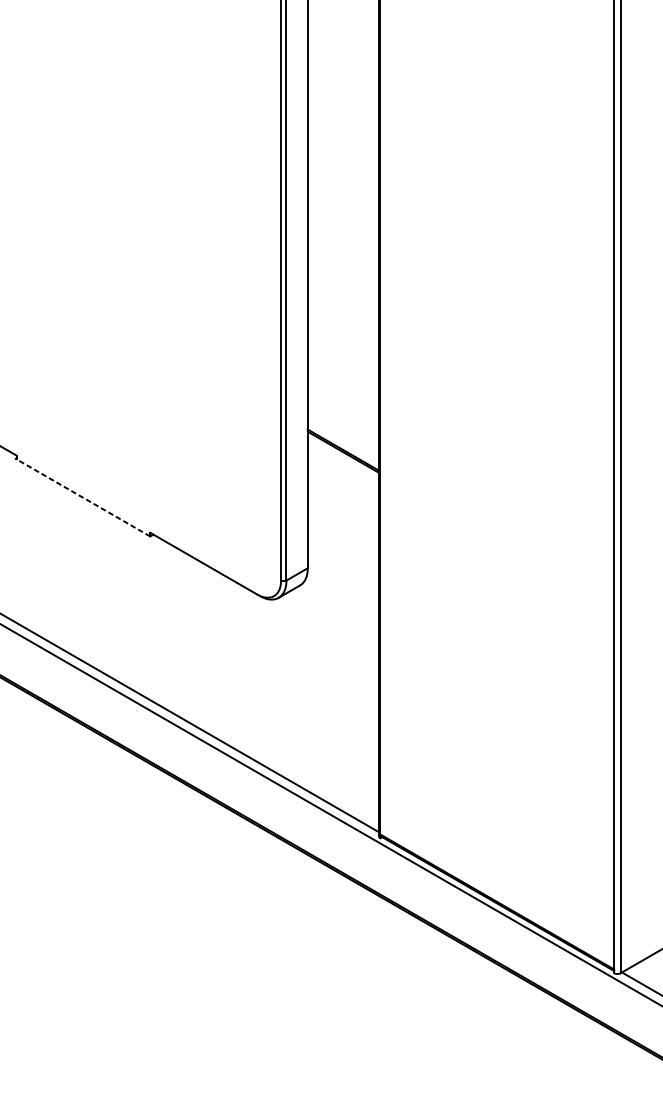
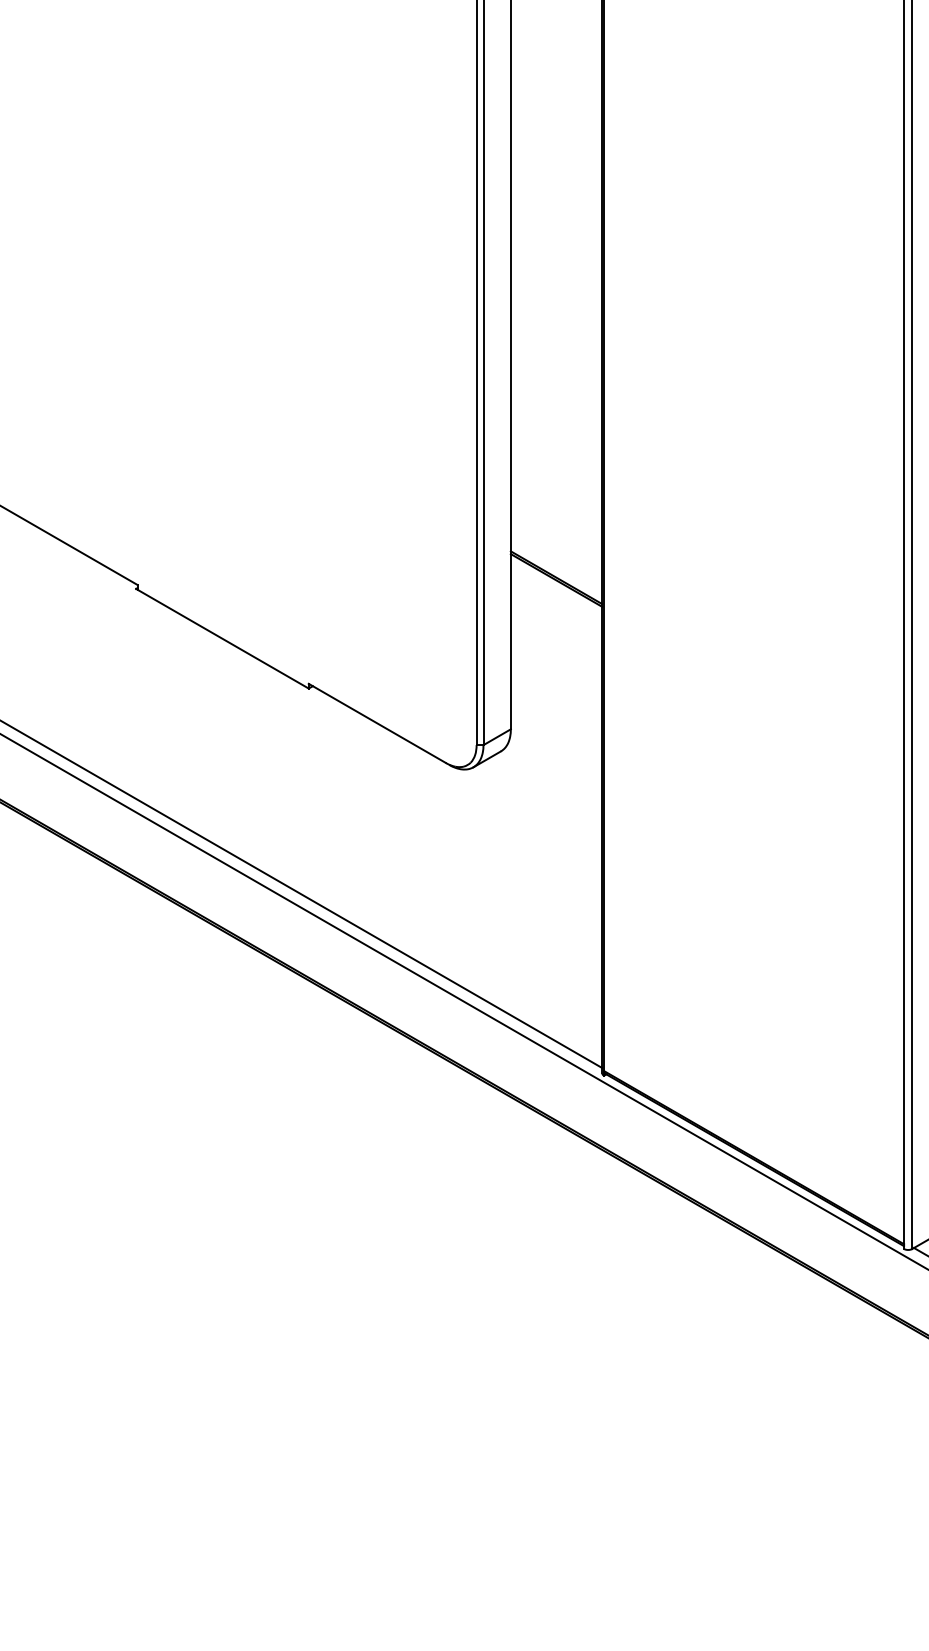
line: (83, 497) -> (222, 638), dashed -> solid

